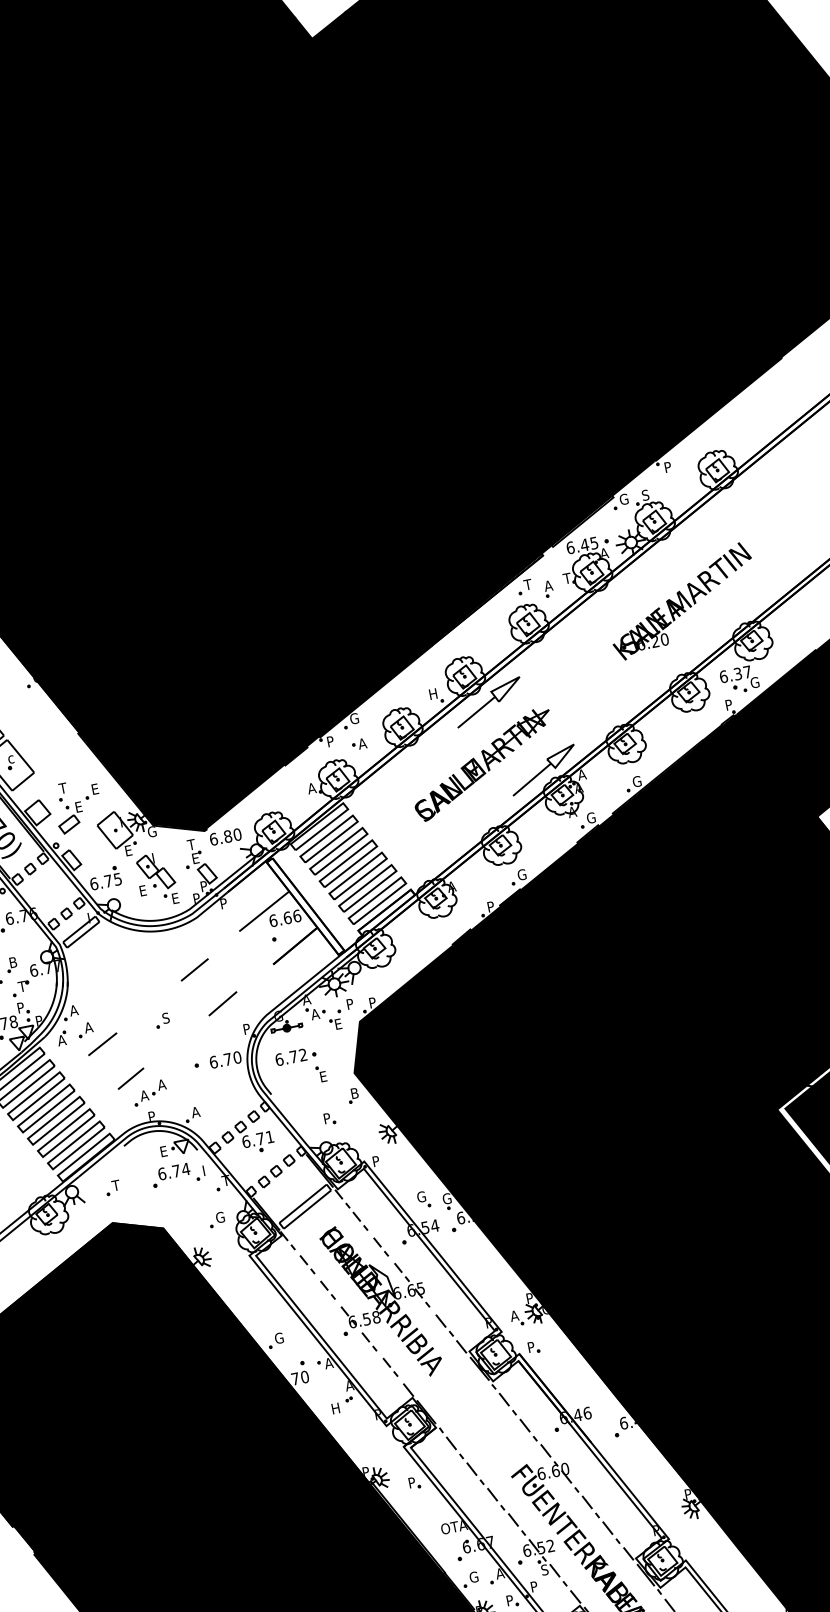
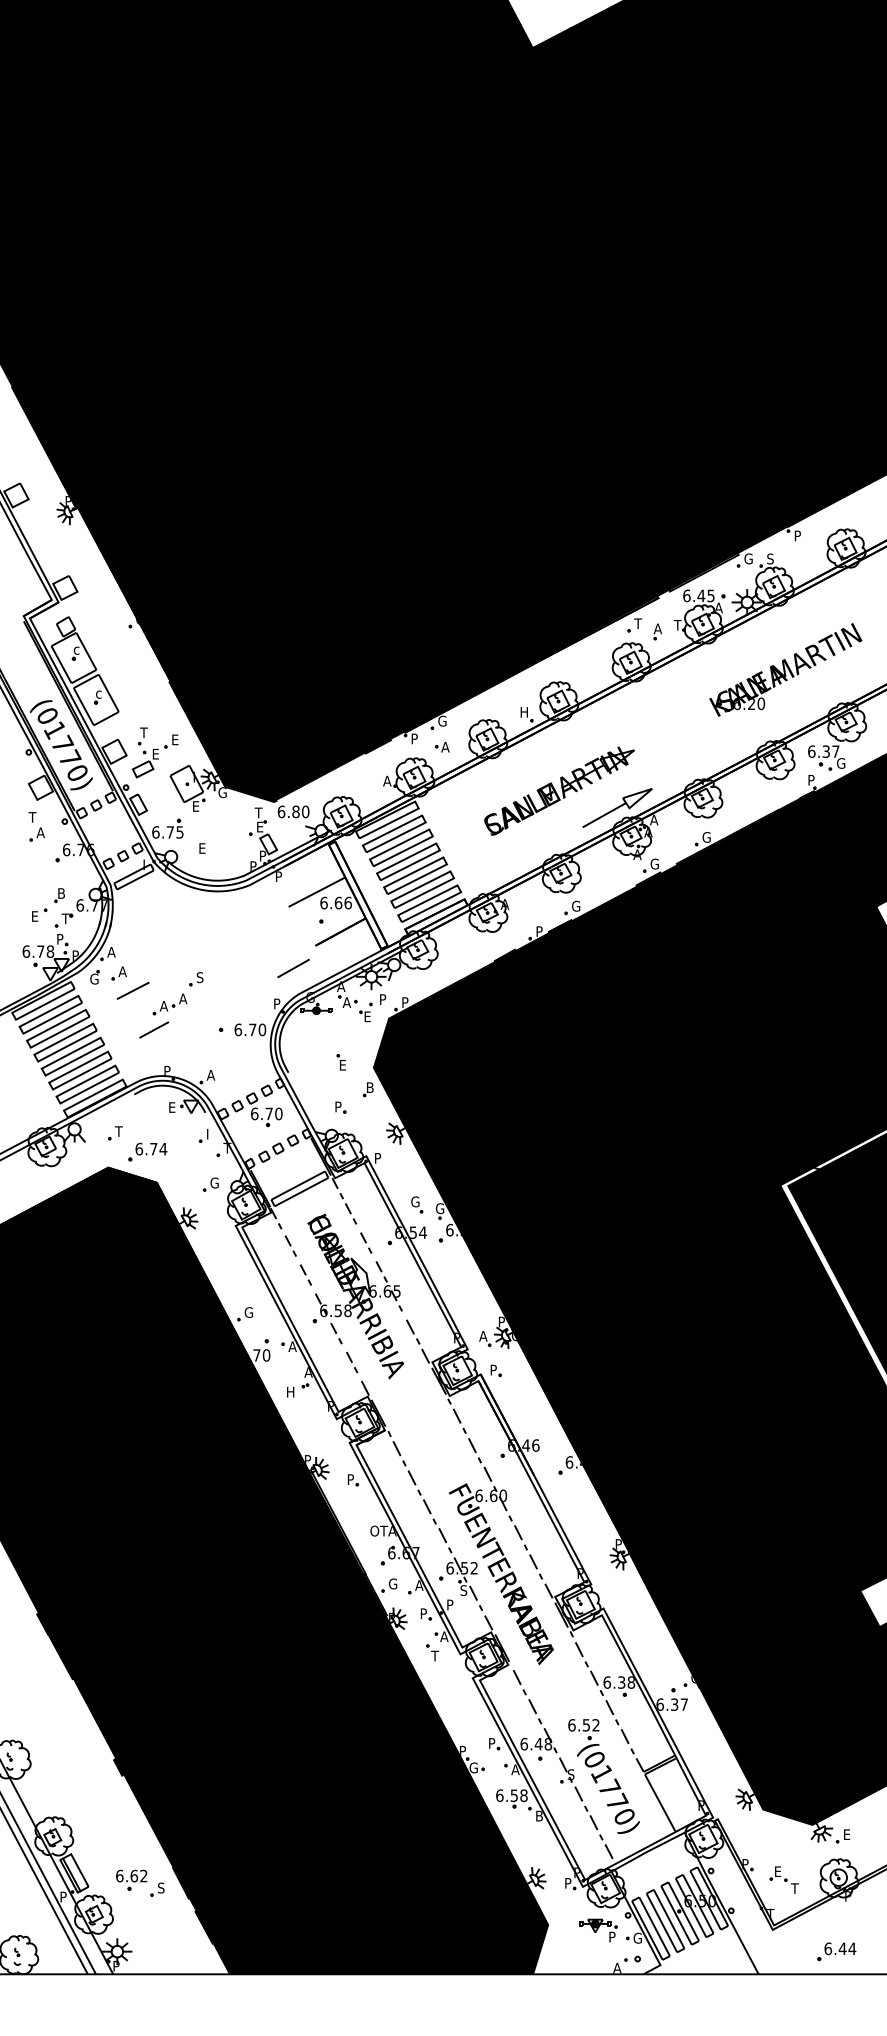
part: (488, 701) -> (576, 730), removed
part: (157, 879) -> (218, 840), removed
line: (194, 969) -> (237, 935), removed
line: (222, 1003) -> (293, 968), moved
text: (61, 1039) -> (93, 978), A -> G
part: (295, 1055) -> (319, 1039), removed
part: (149, 1092) -> (169, 1004), moved
text: (269, 1136) -> (278, 1113), 6.71 -> 6.70
part: (170, 1174) -> (147, 1151), moved

